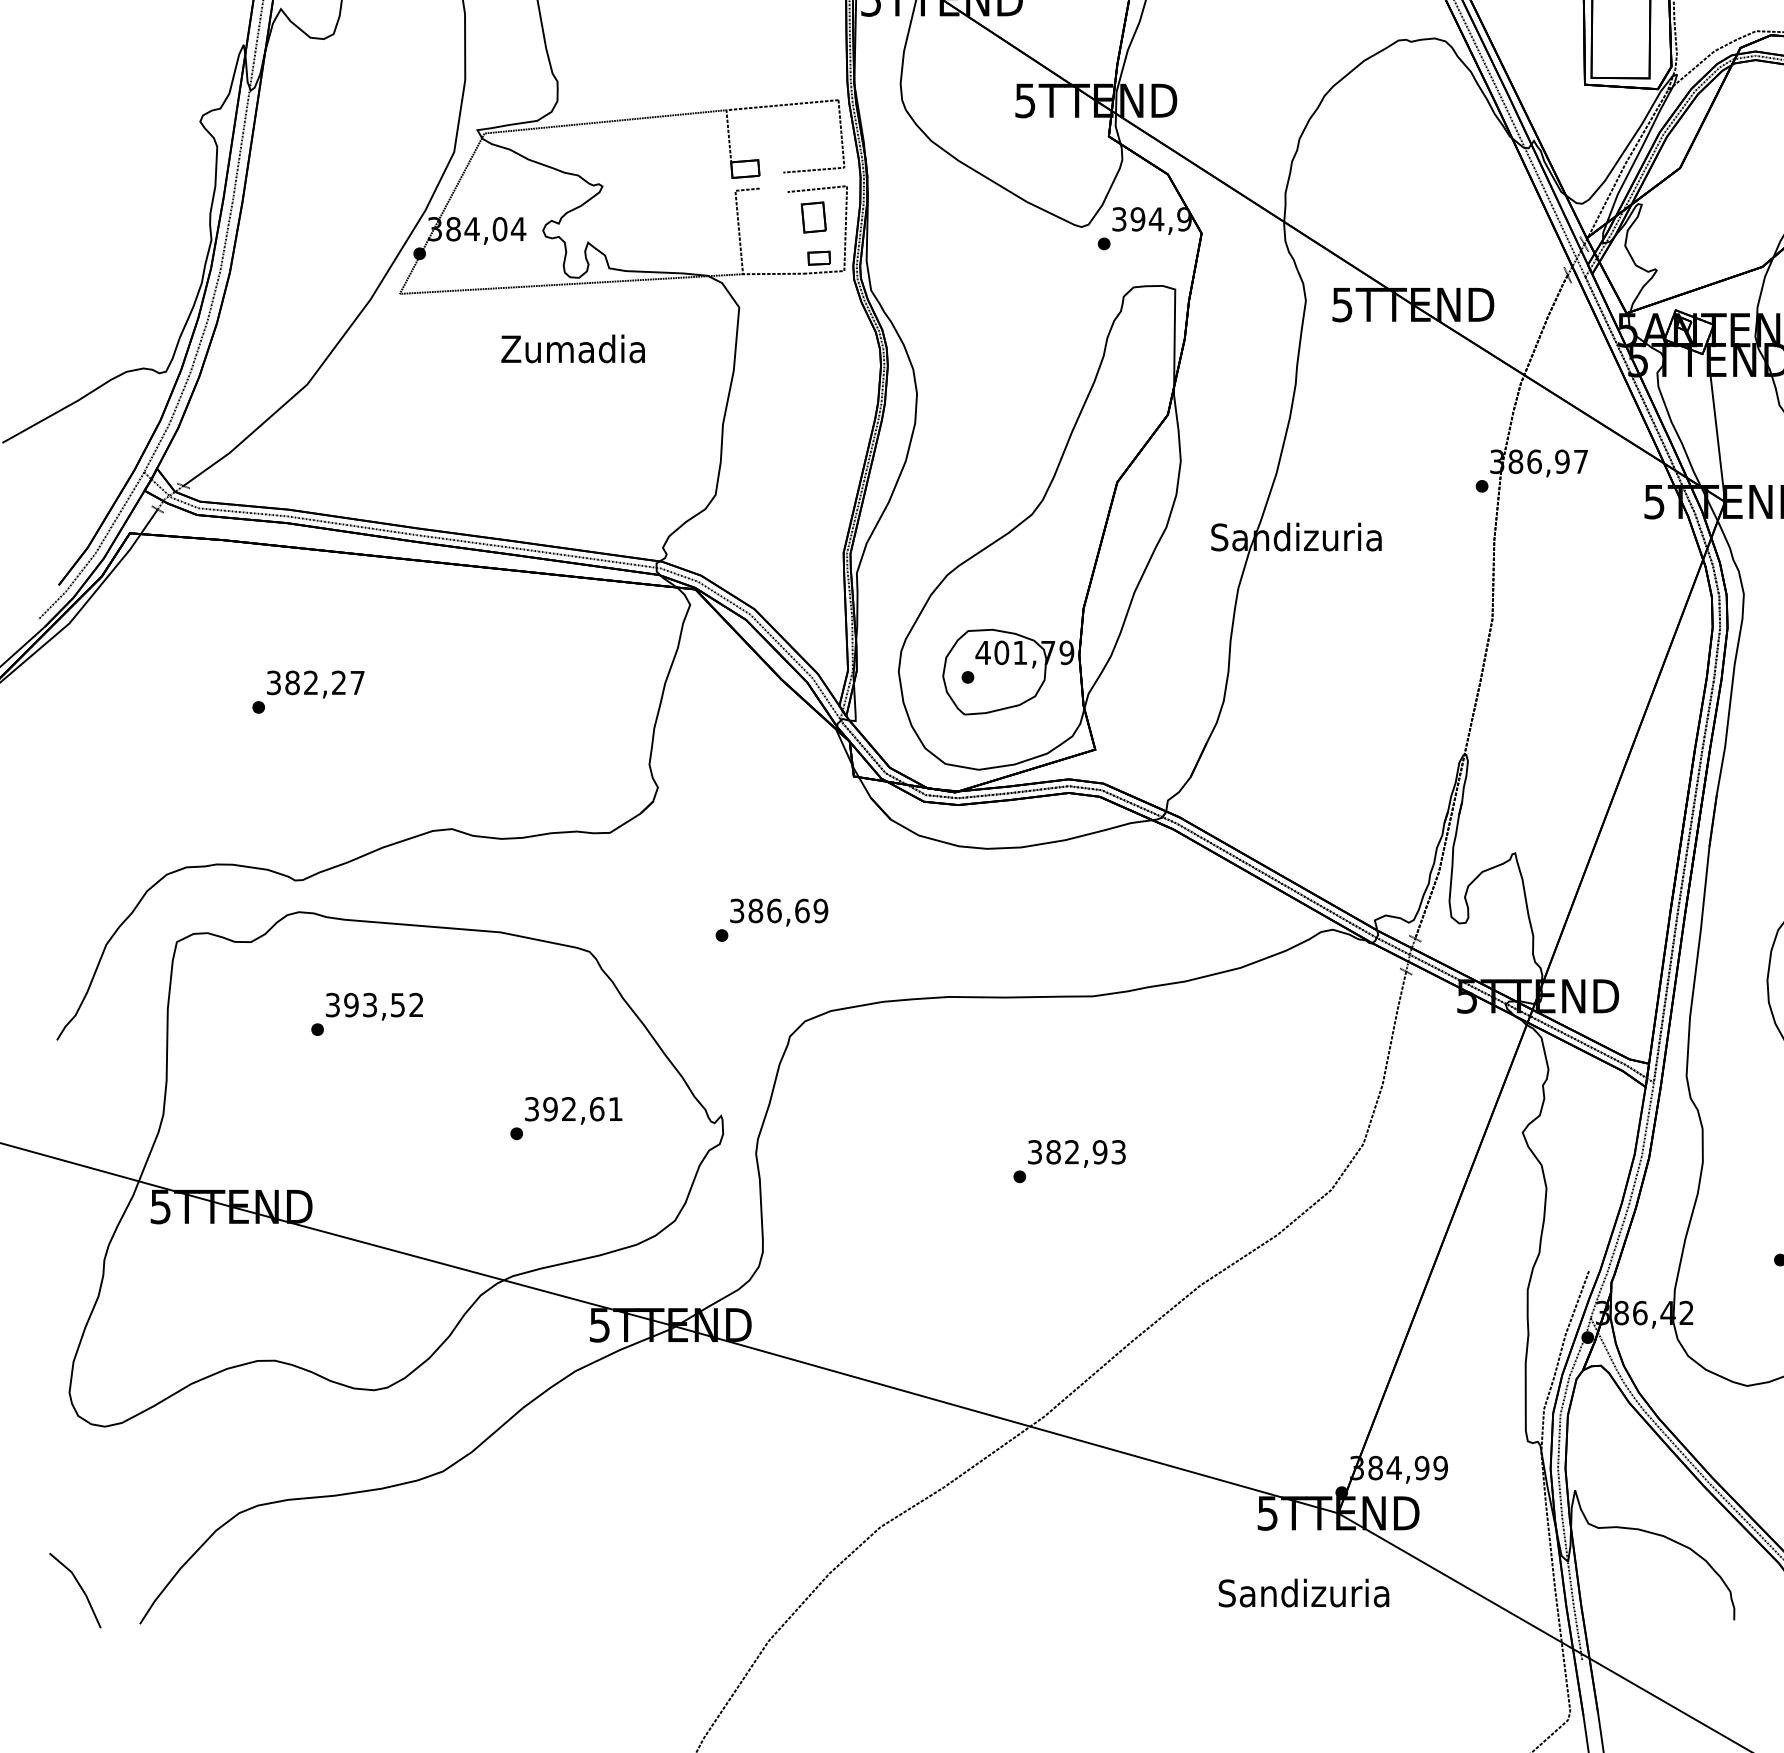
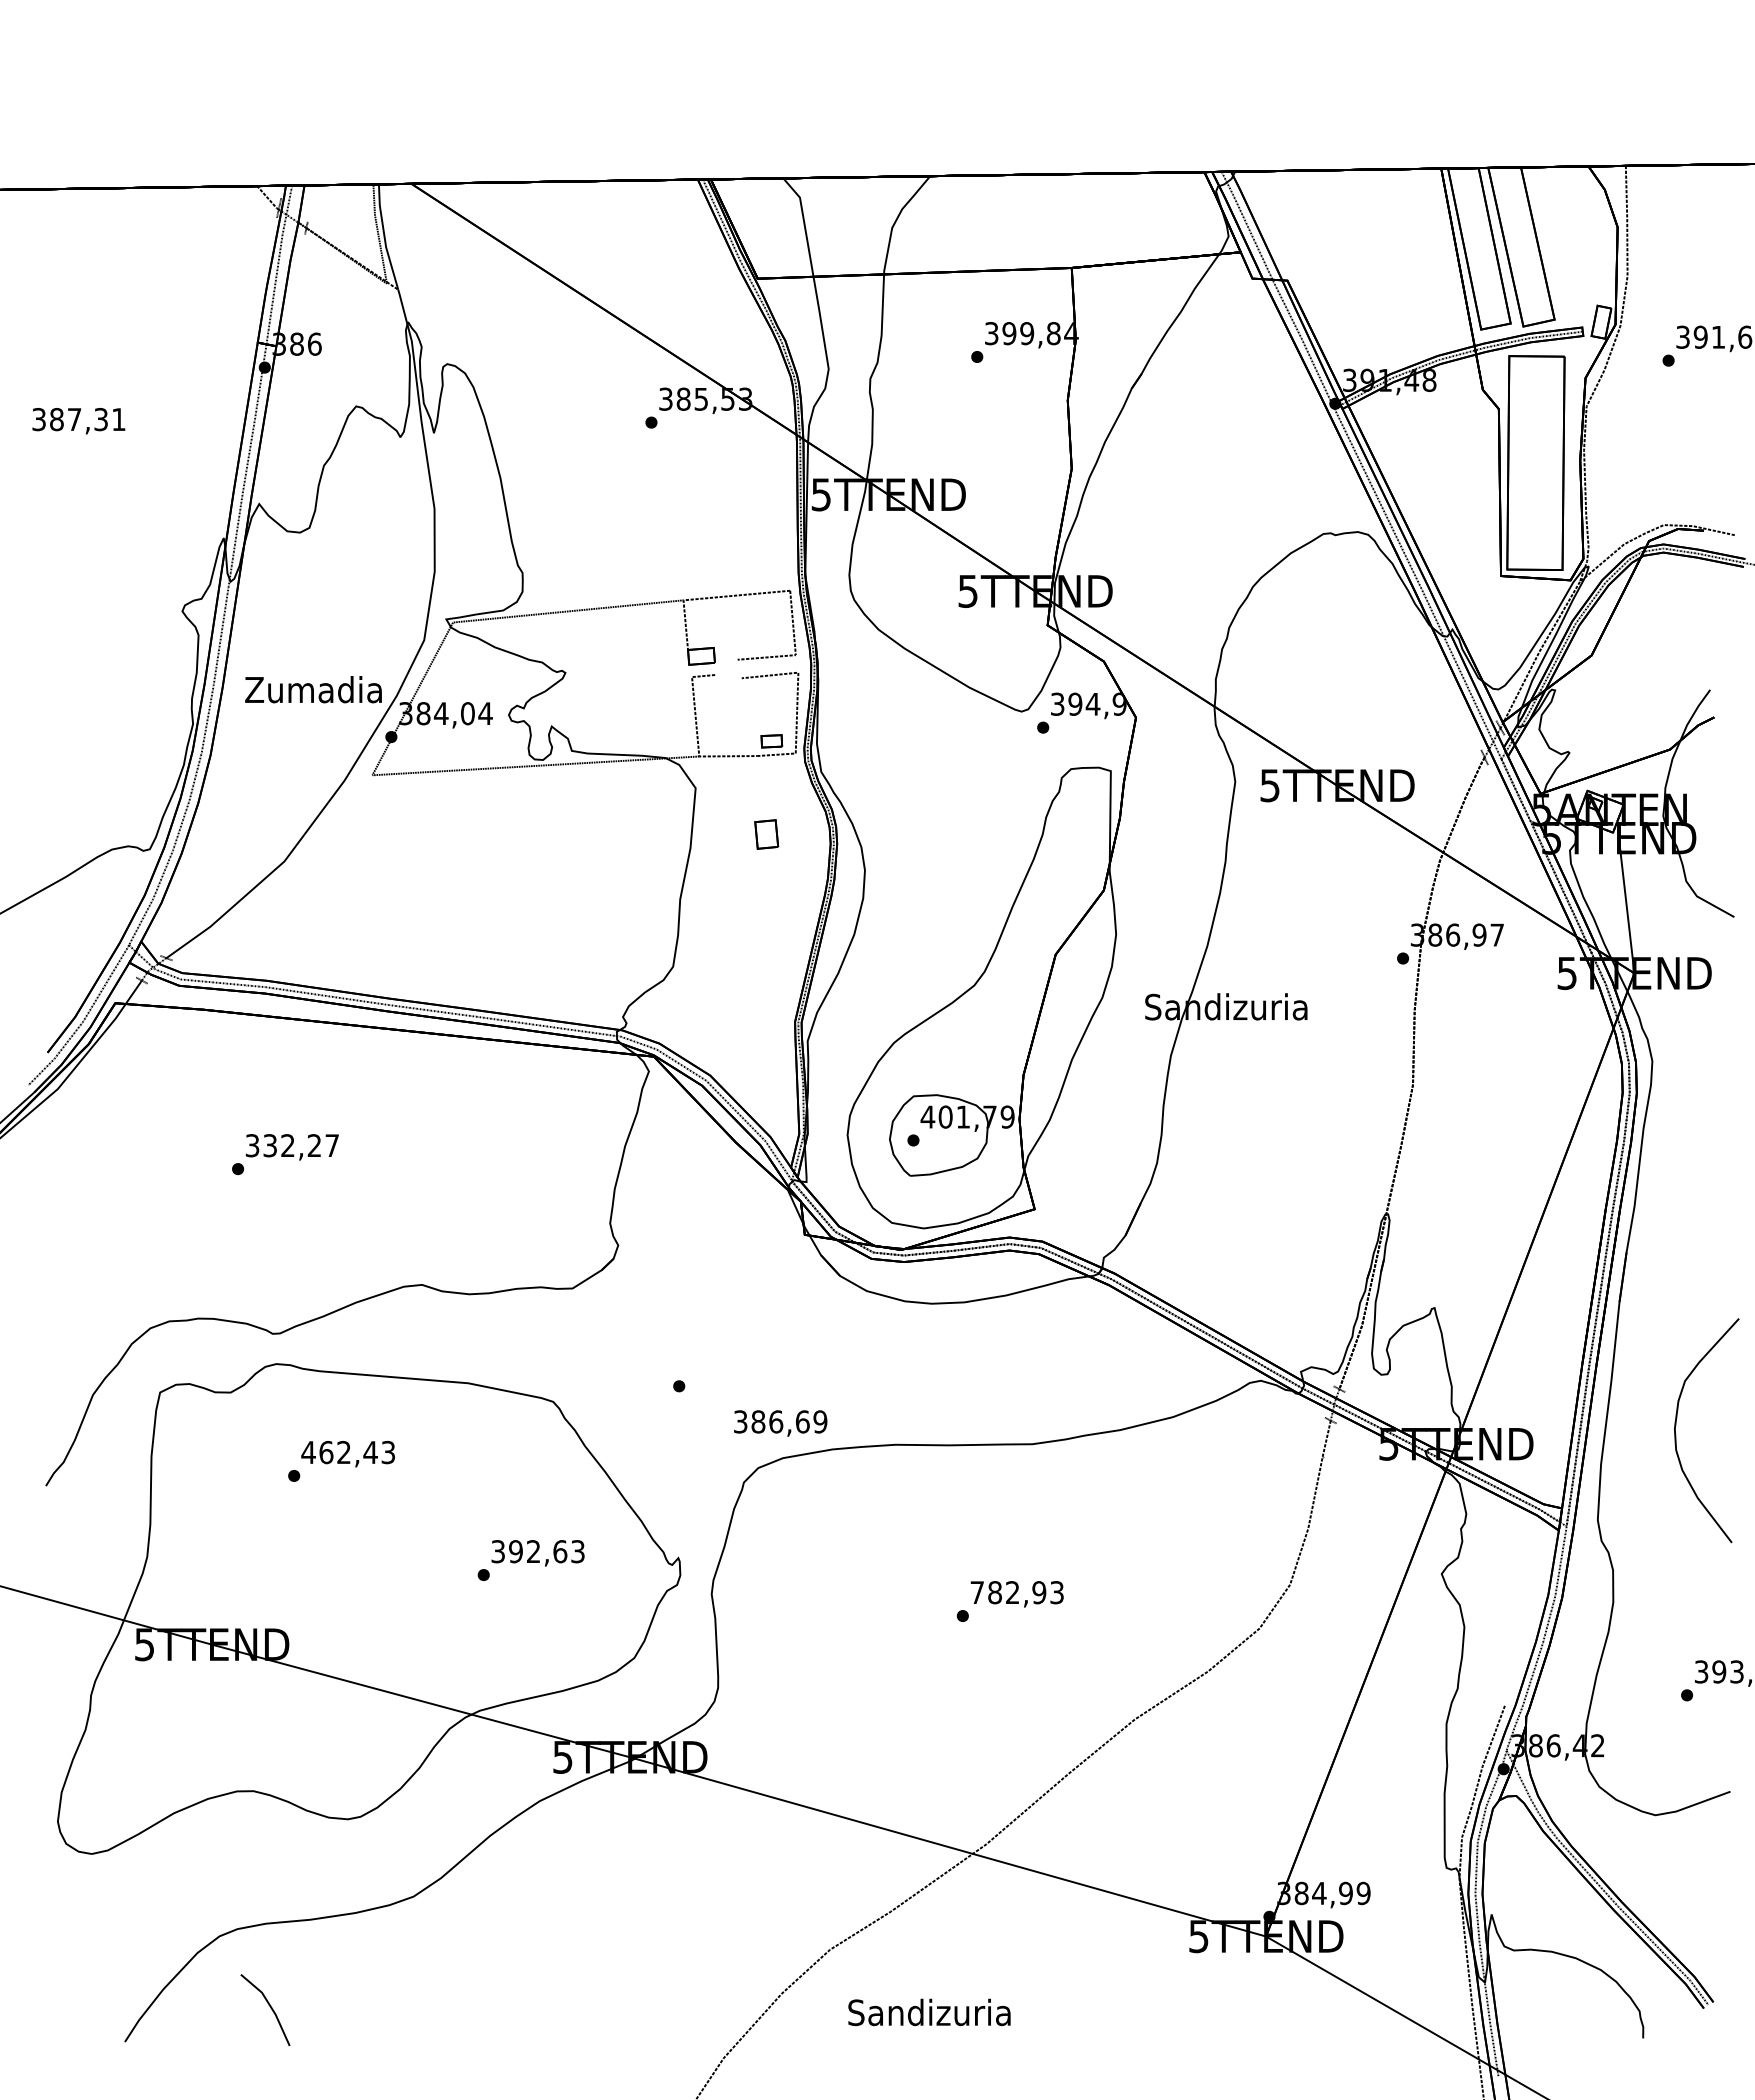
part: (813, 217) -> (766, 834), moved
text: (573, 348) -> (313, 689), moved
text: (292, 682) -> (270, 1145), 382,27 -> 332,27
text: (778, 912) -> (780, 1423), moved
text: (373, 1005) -> (347, 1452), 393,52 -> 462,43
text: (615, 1109) -> (577, 1551), 392,61 -> 392,63
text: (1034, 1152) -> (976, 1592), 382,93 -> 782,93
line: (78, 1585) -> (268, 2005), moved
text: (1304, 1593) -> (929, 2012), moved

